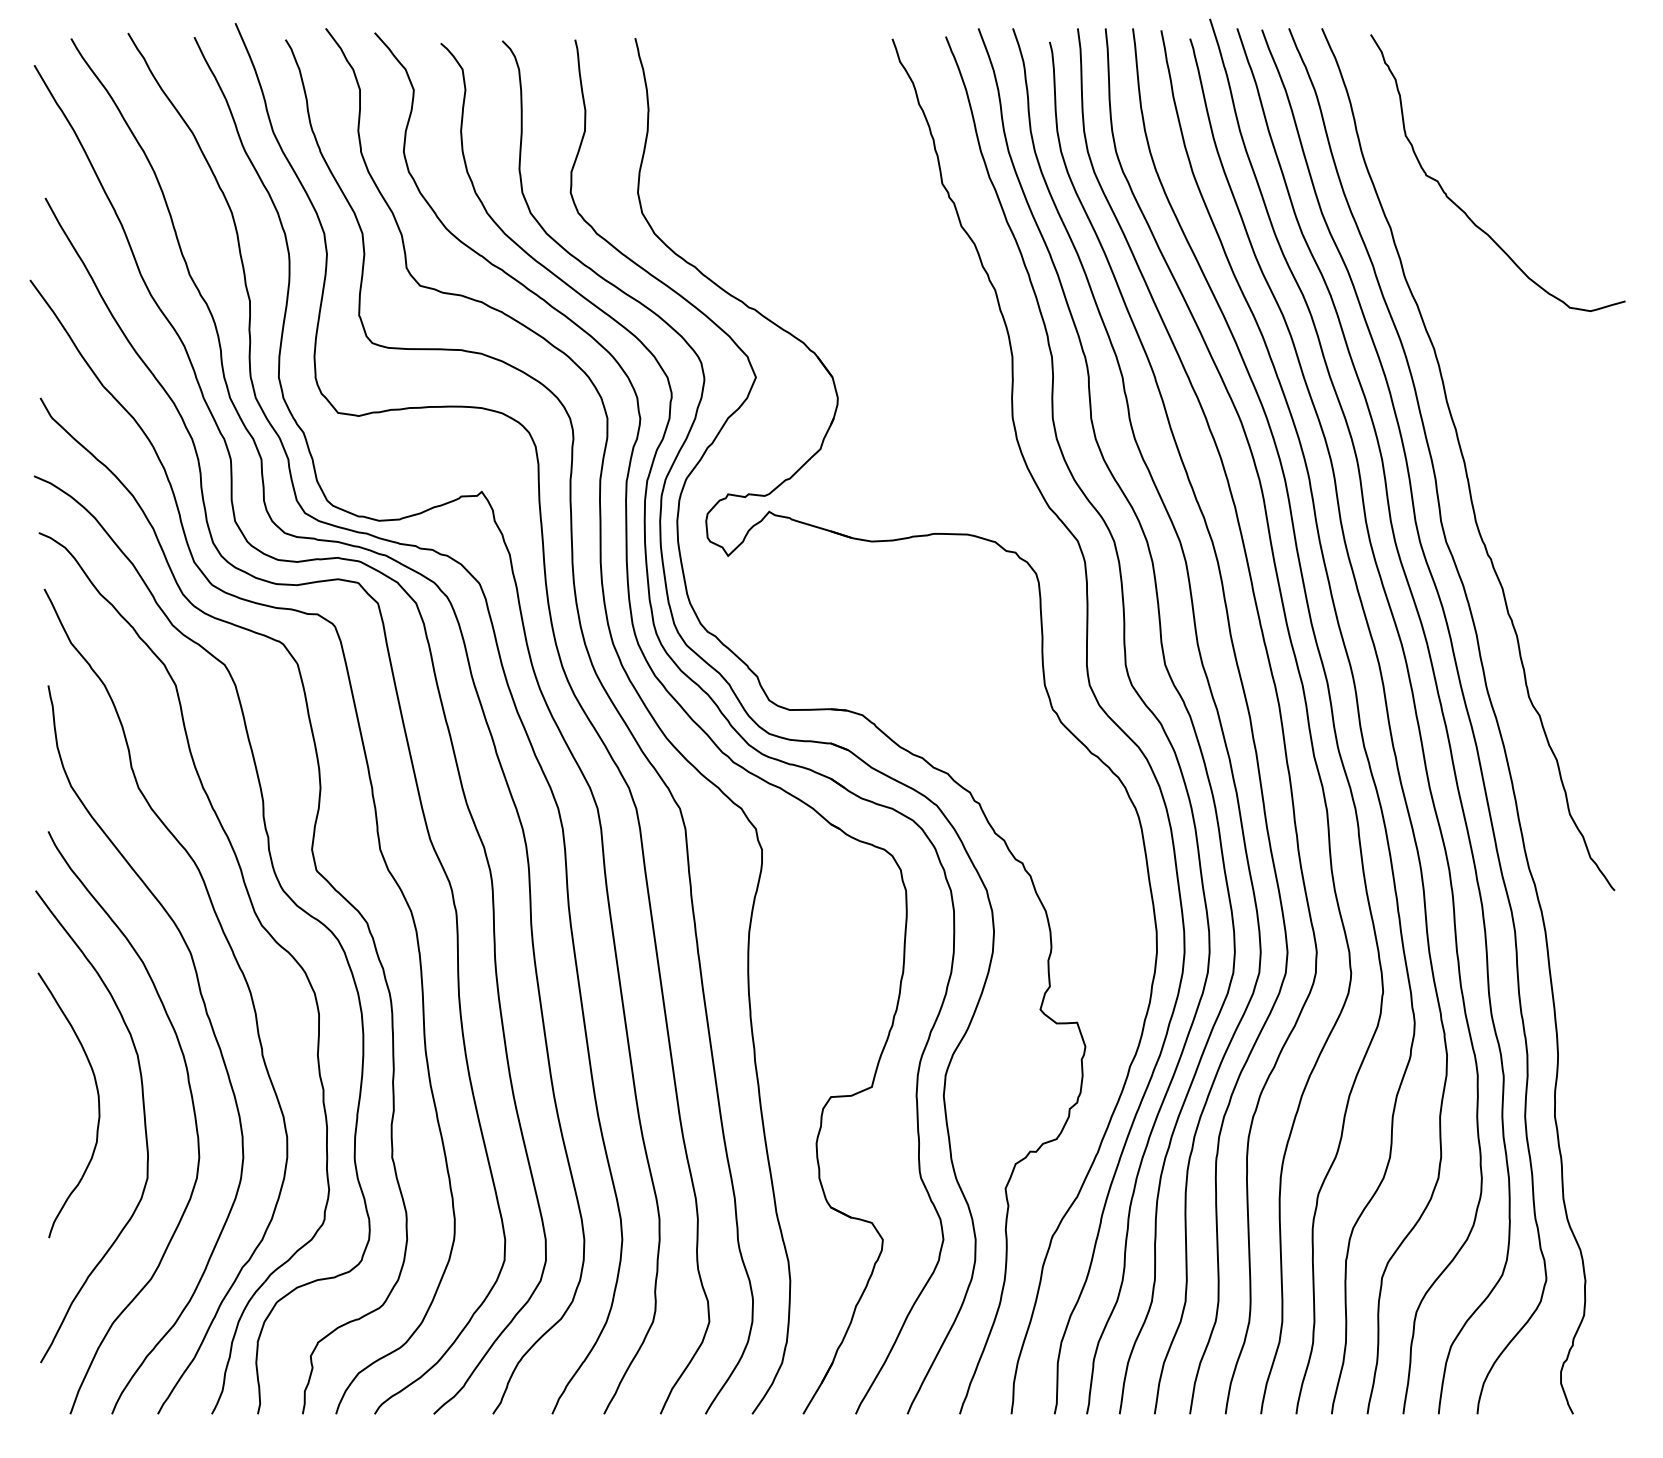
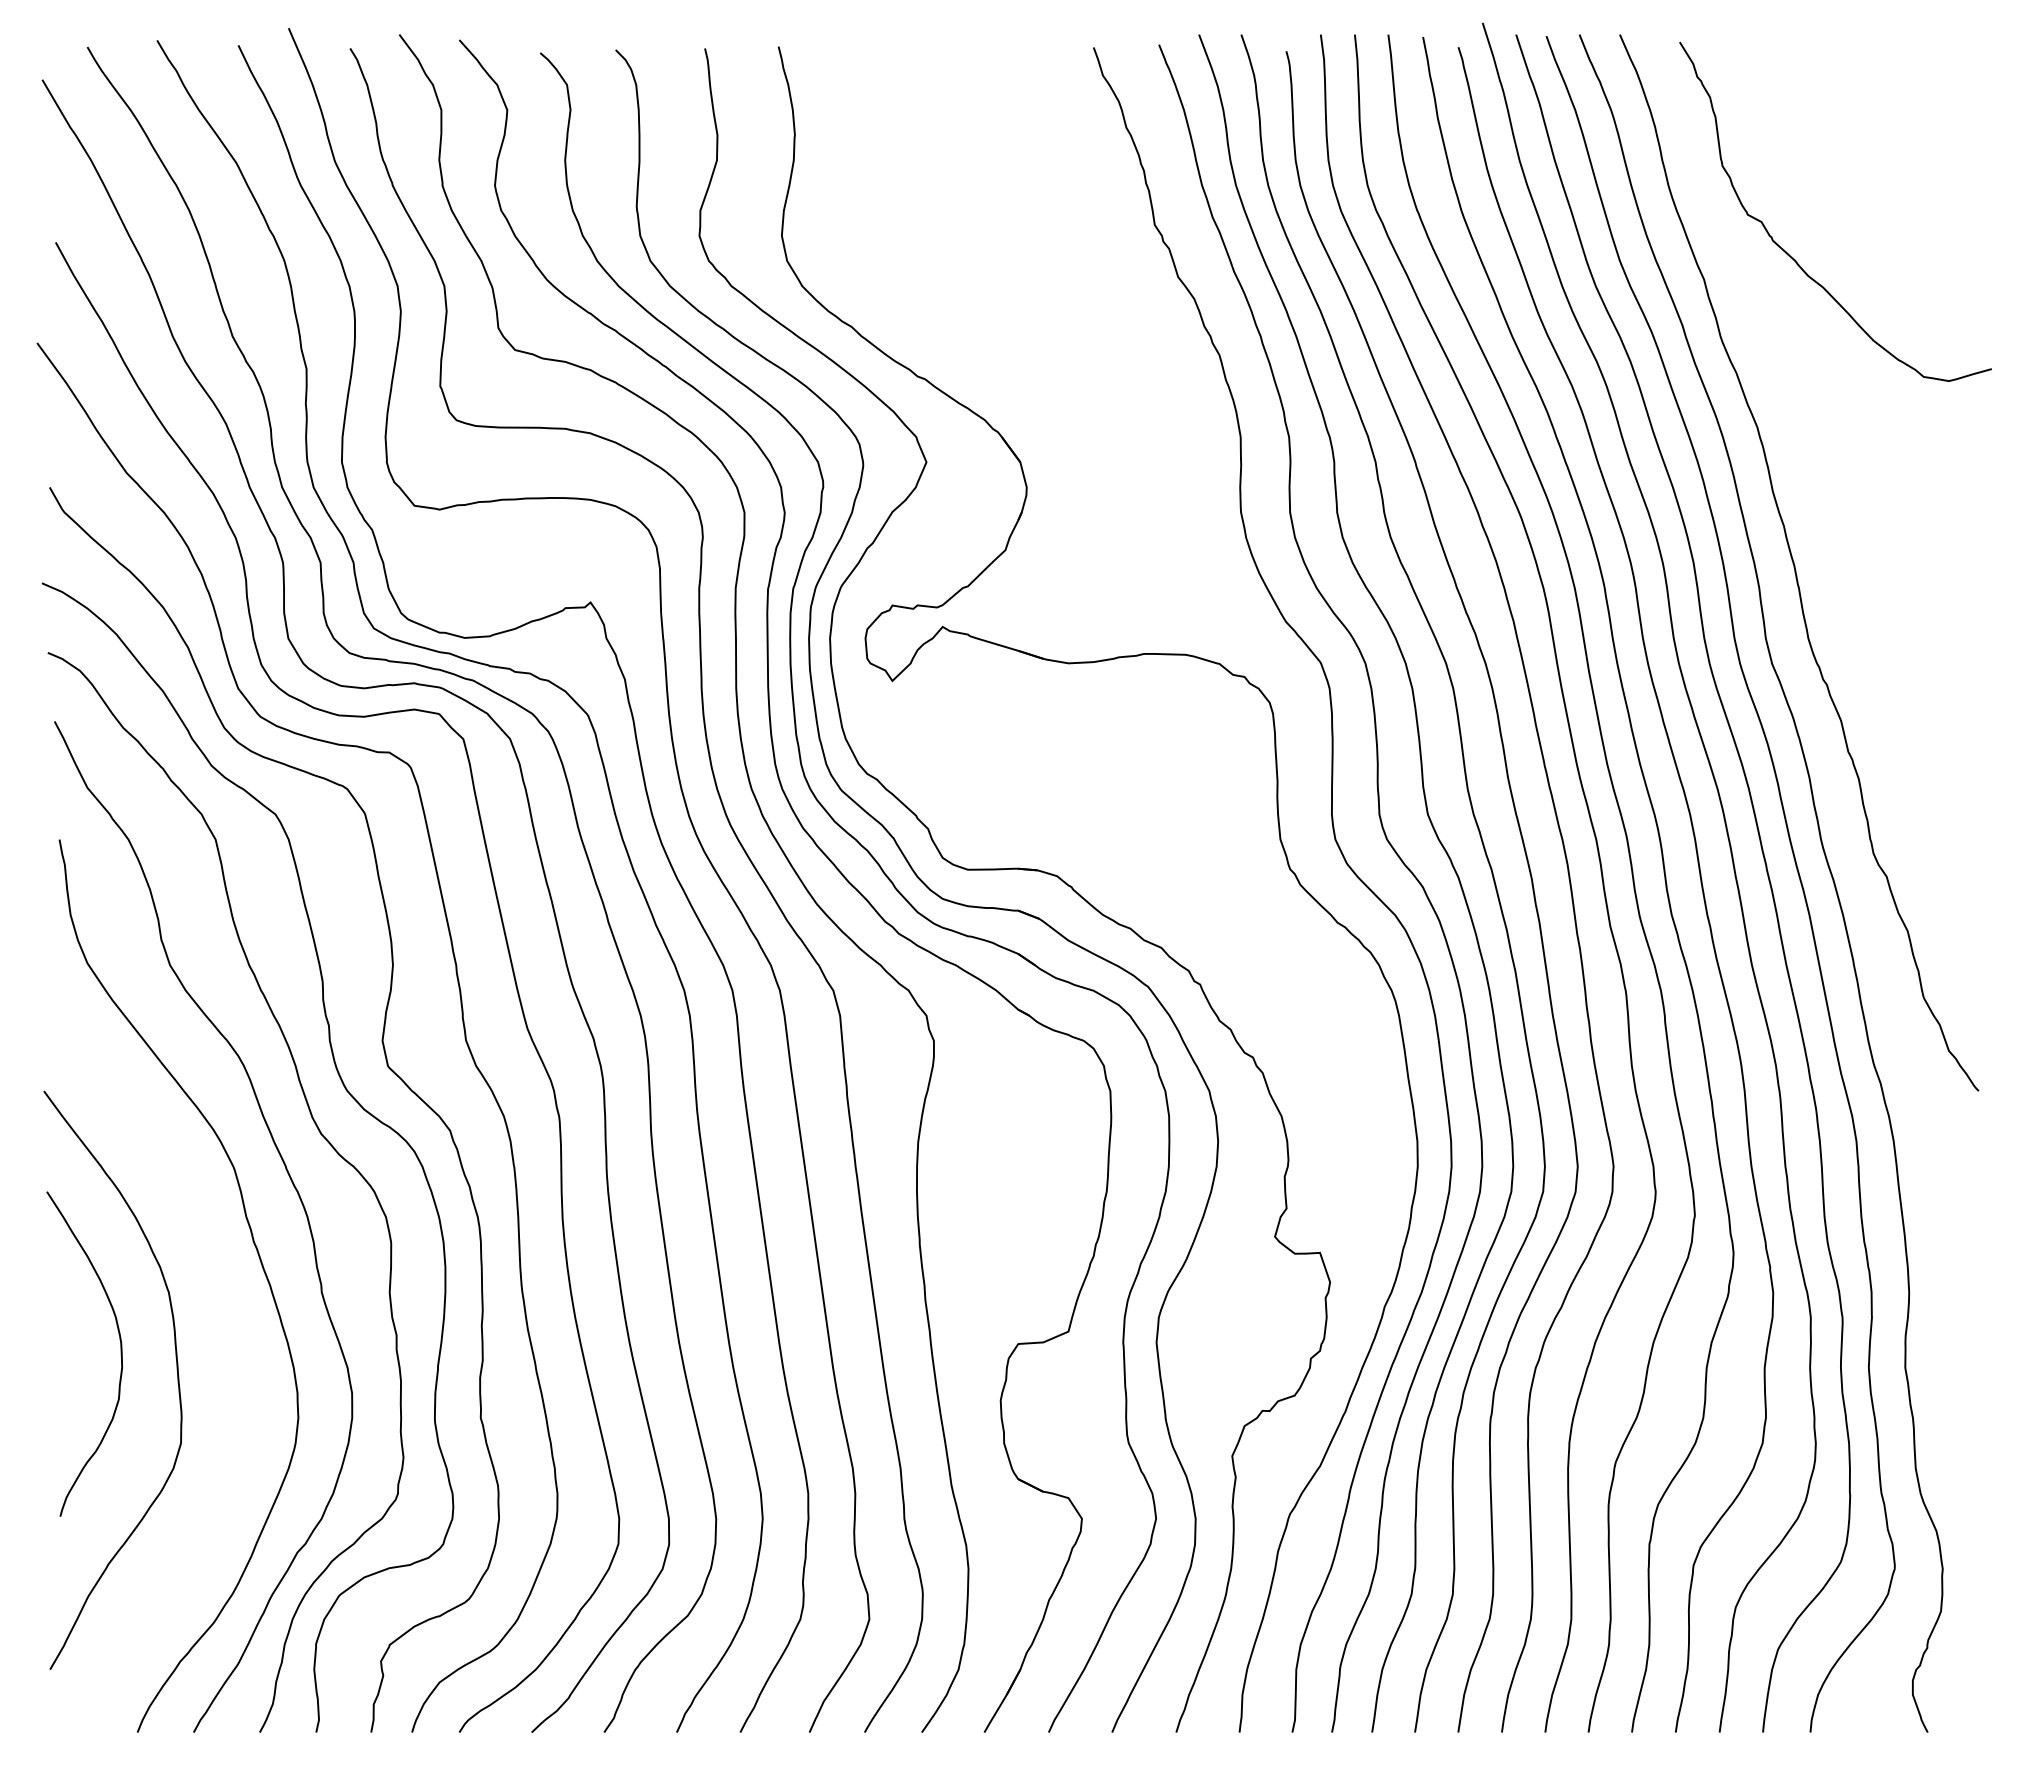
curve: (193, 1113) -> (237, 1363), removed

